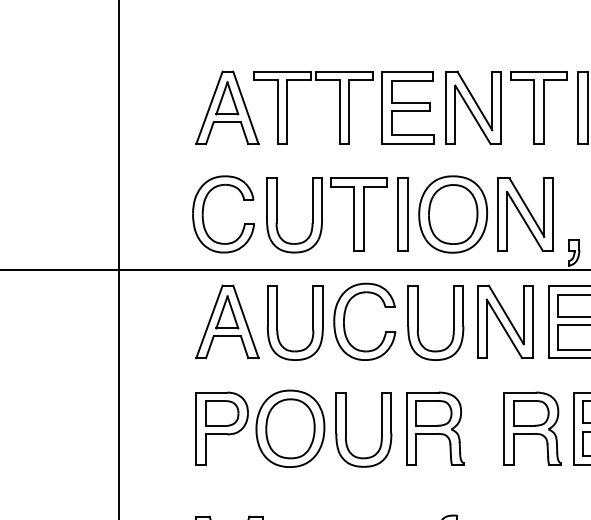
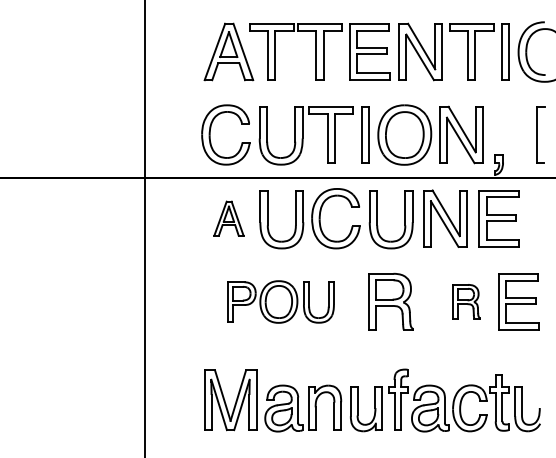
part: (226, 321) -> (228, 218), size x0.6
part: (293, 428) -> (280, 301), size x0.7
part: (532, 428) -> (466, 301), size x0.6

